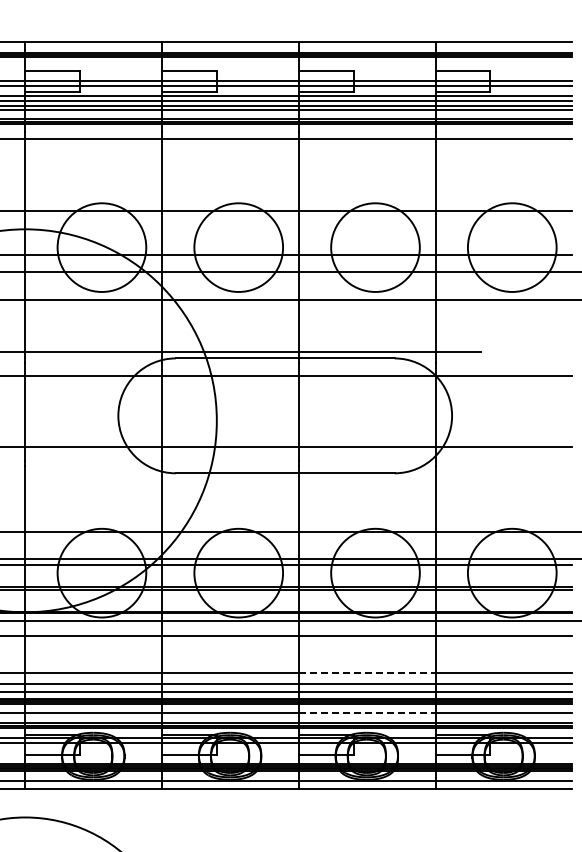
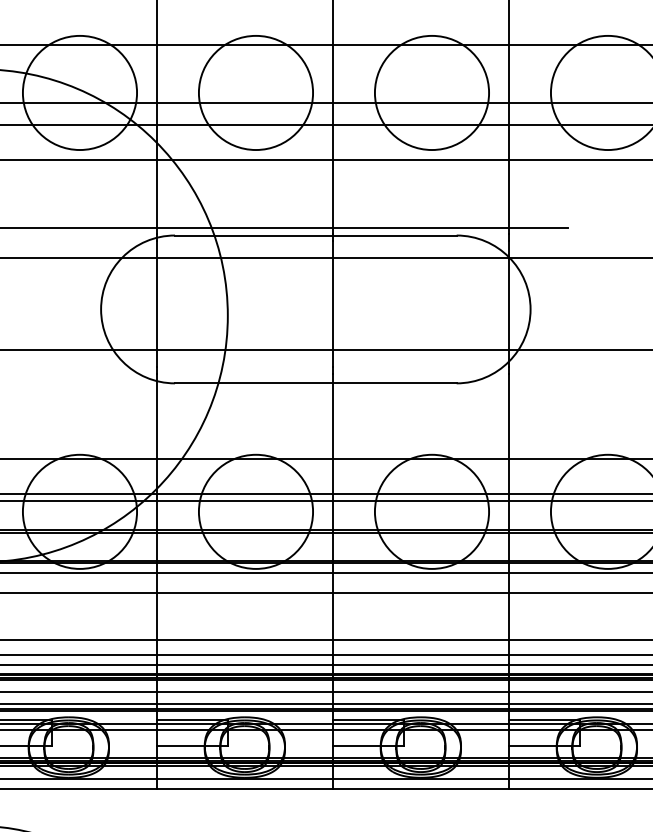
line: (367, 672) -> (421, 639), dashed -> solid
line: (367, 713) -> (421, 692), dashed -> solid

